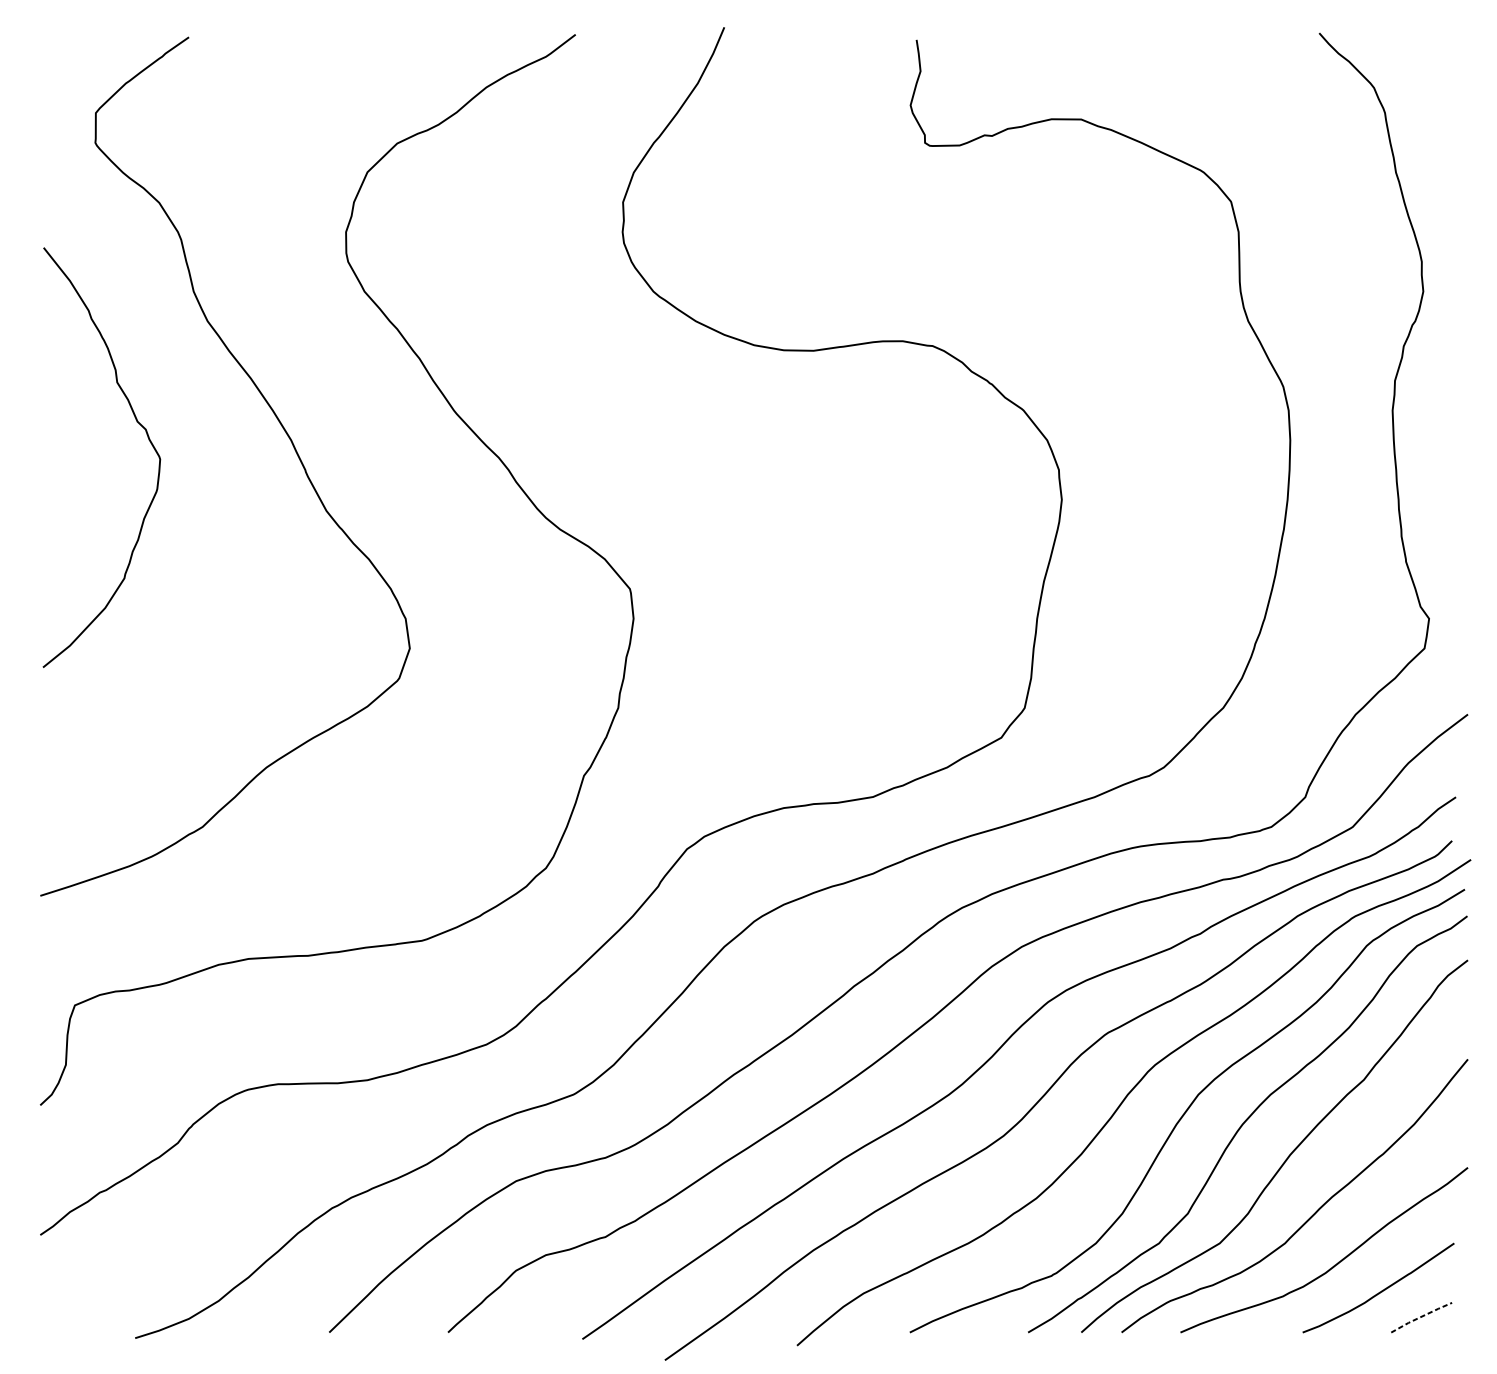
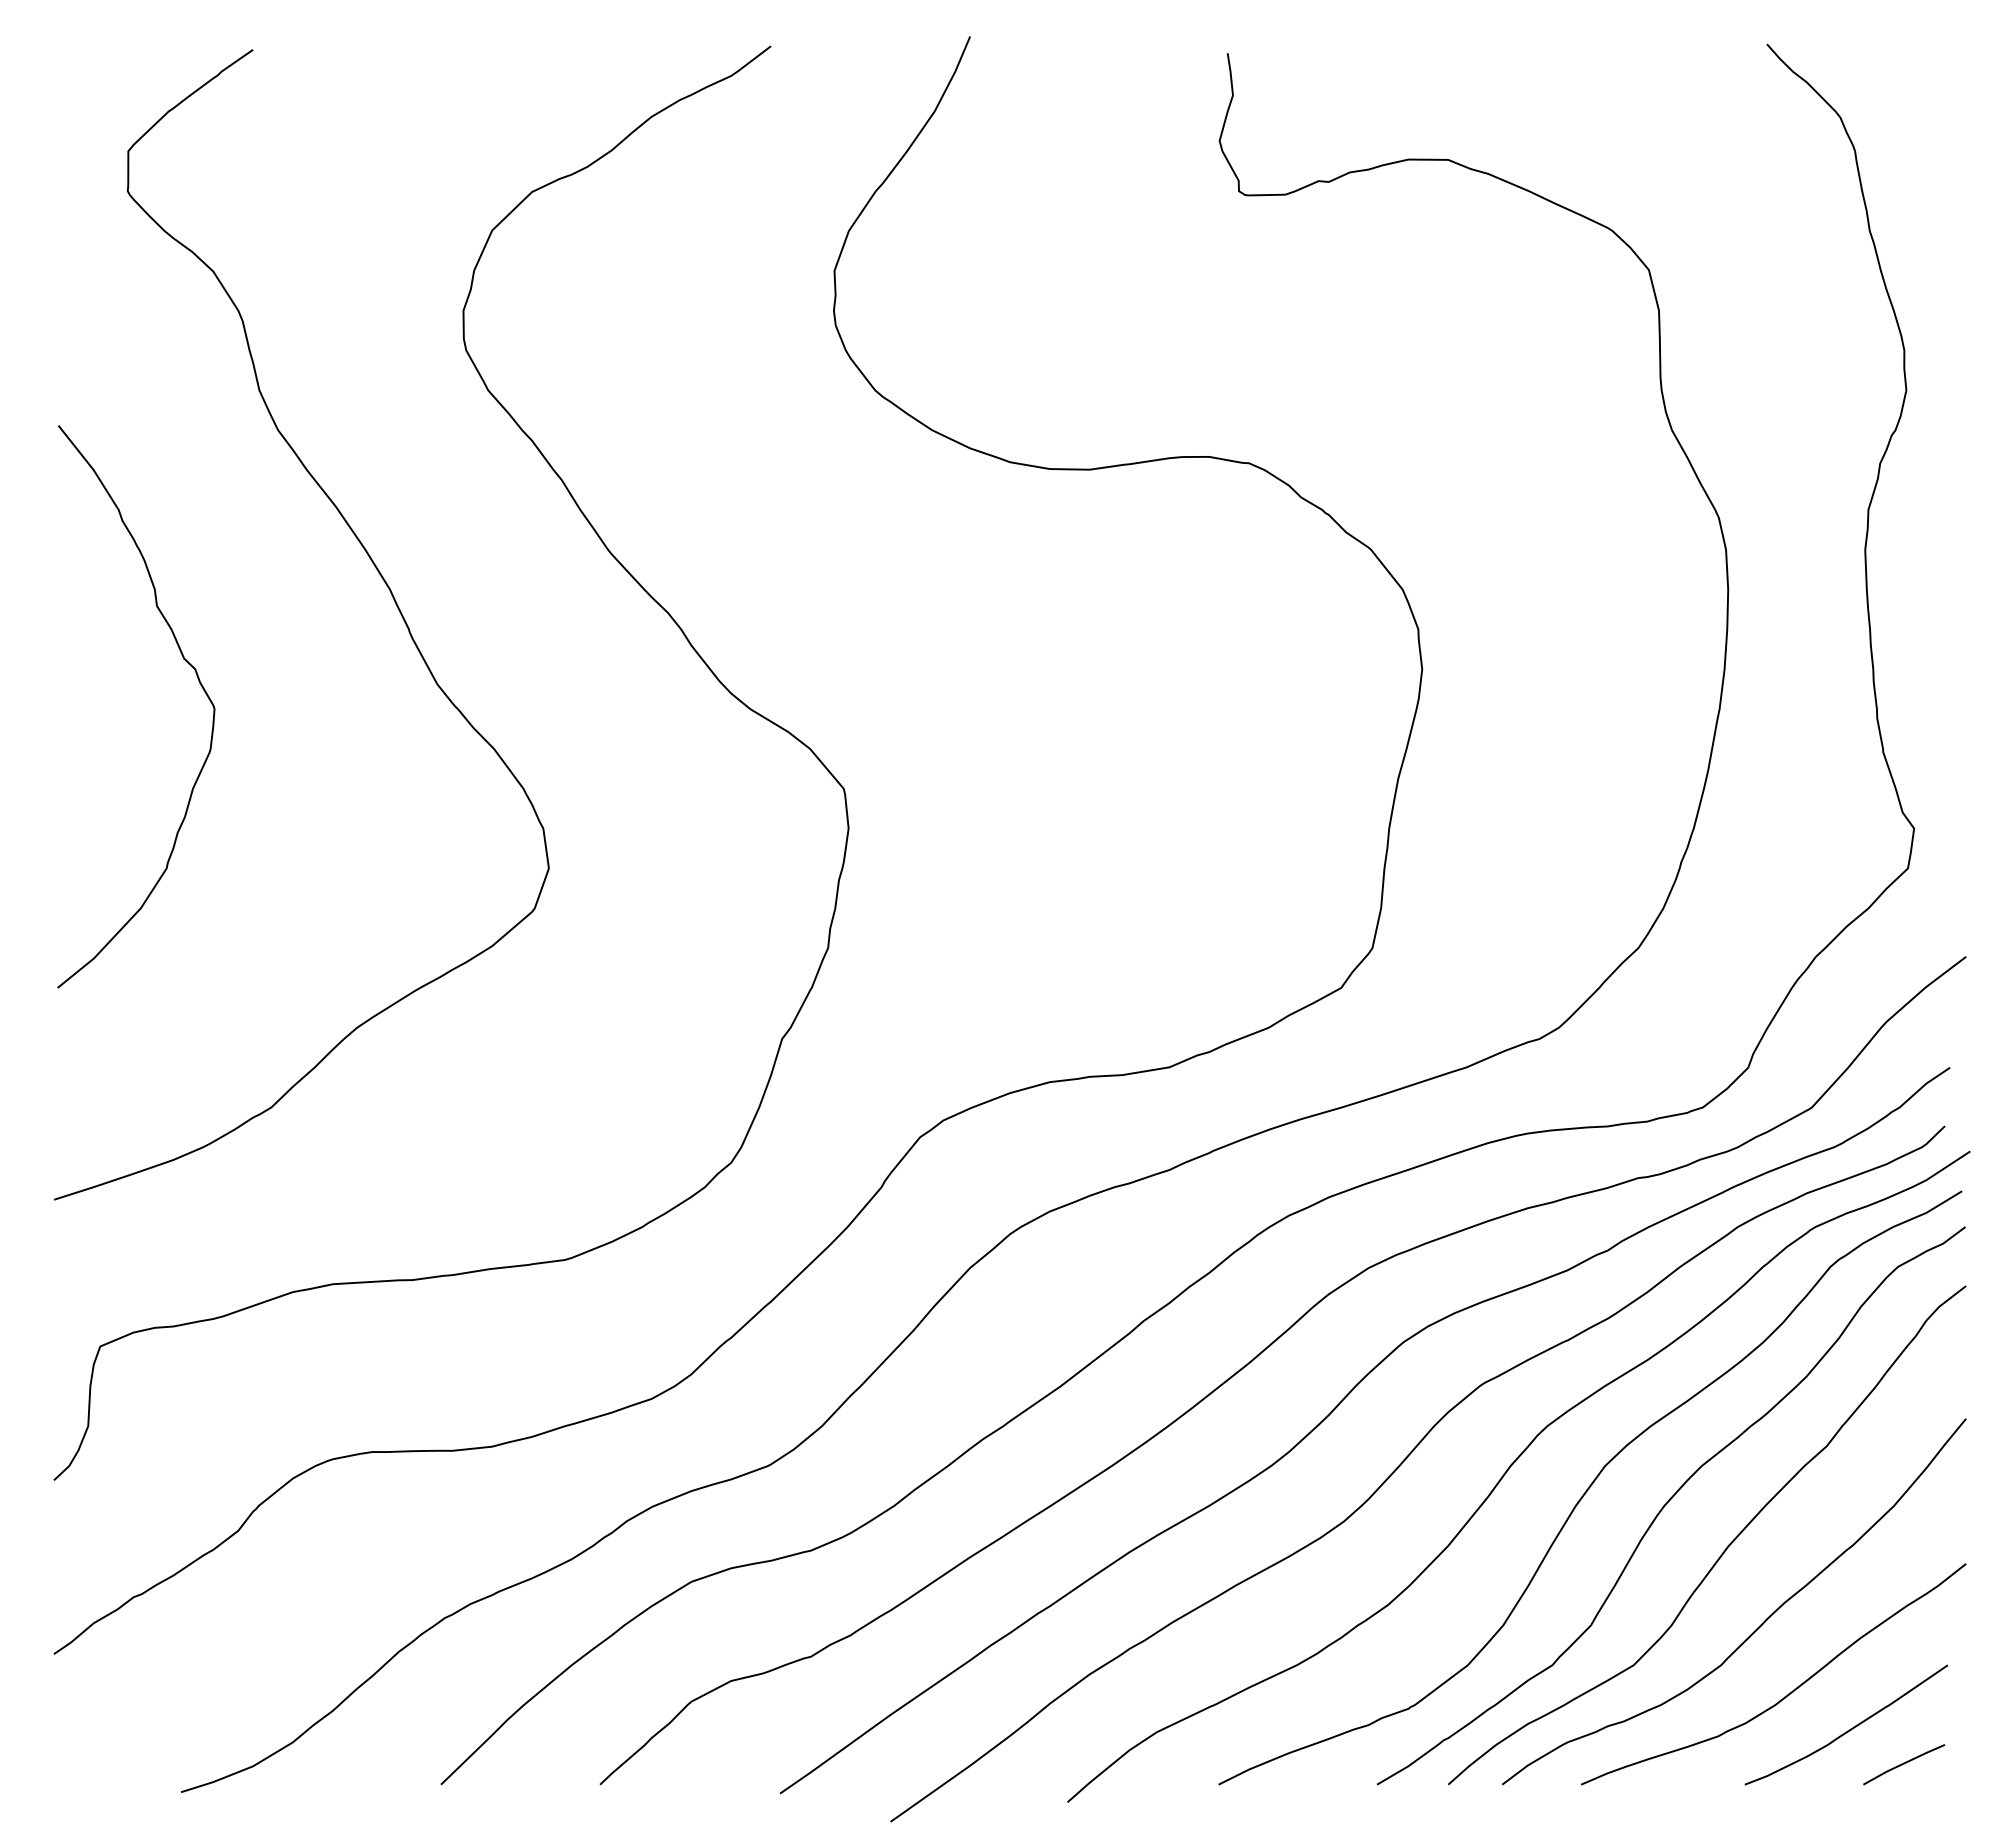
curve: (137, 422) -> (183, 659), moved
line: (1421, 1316) -> (1904, 1763), dashed -> solid

